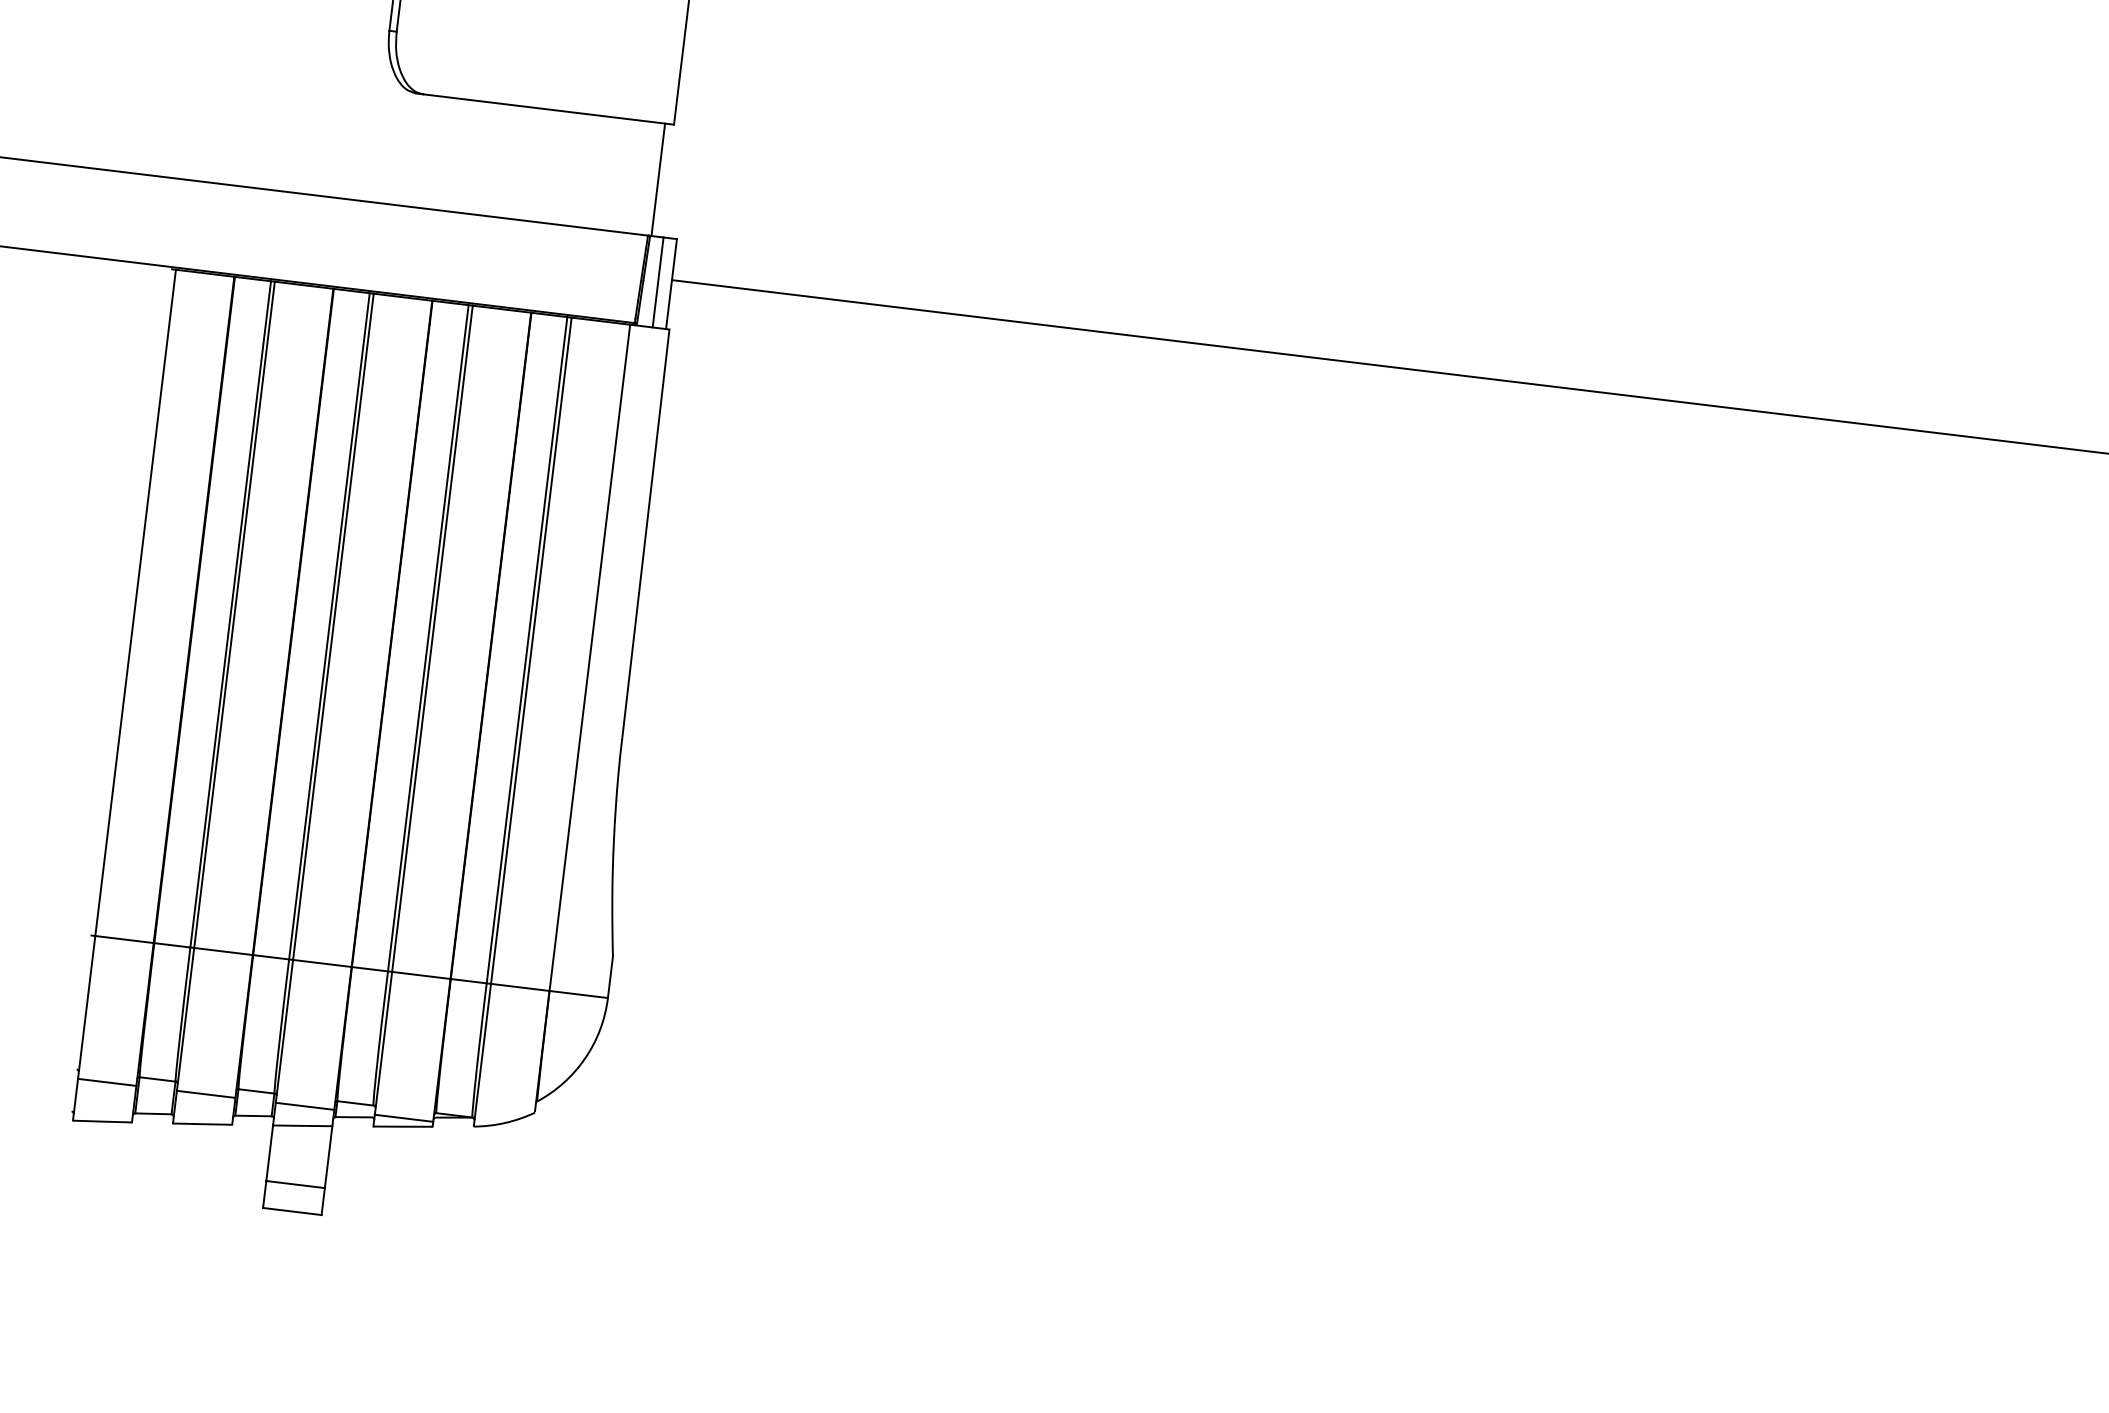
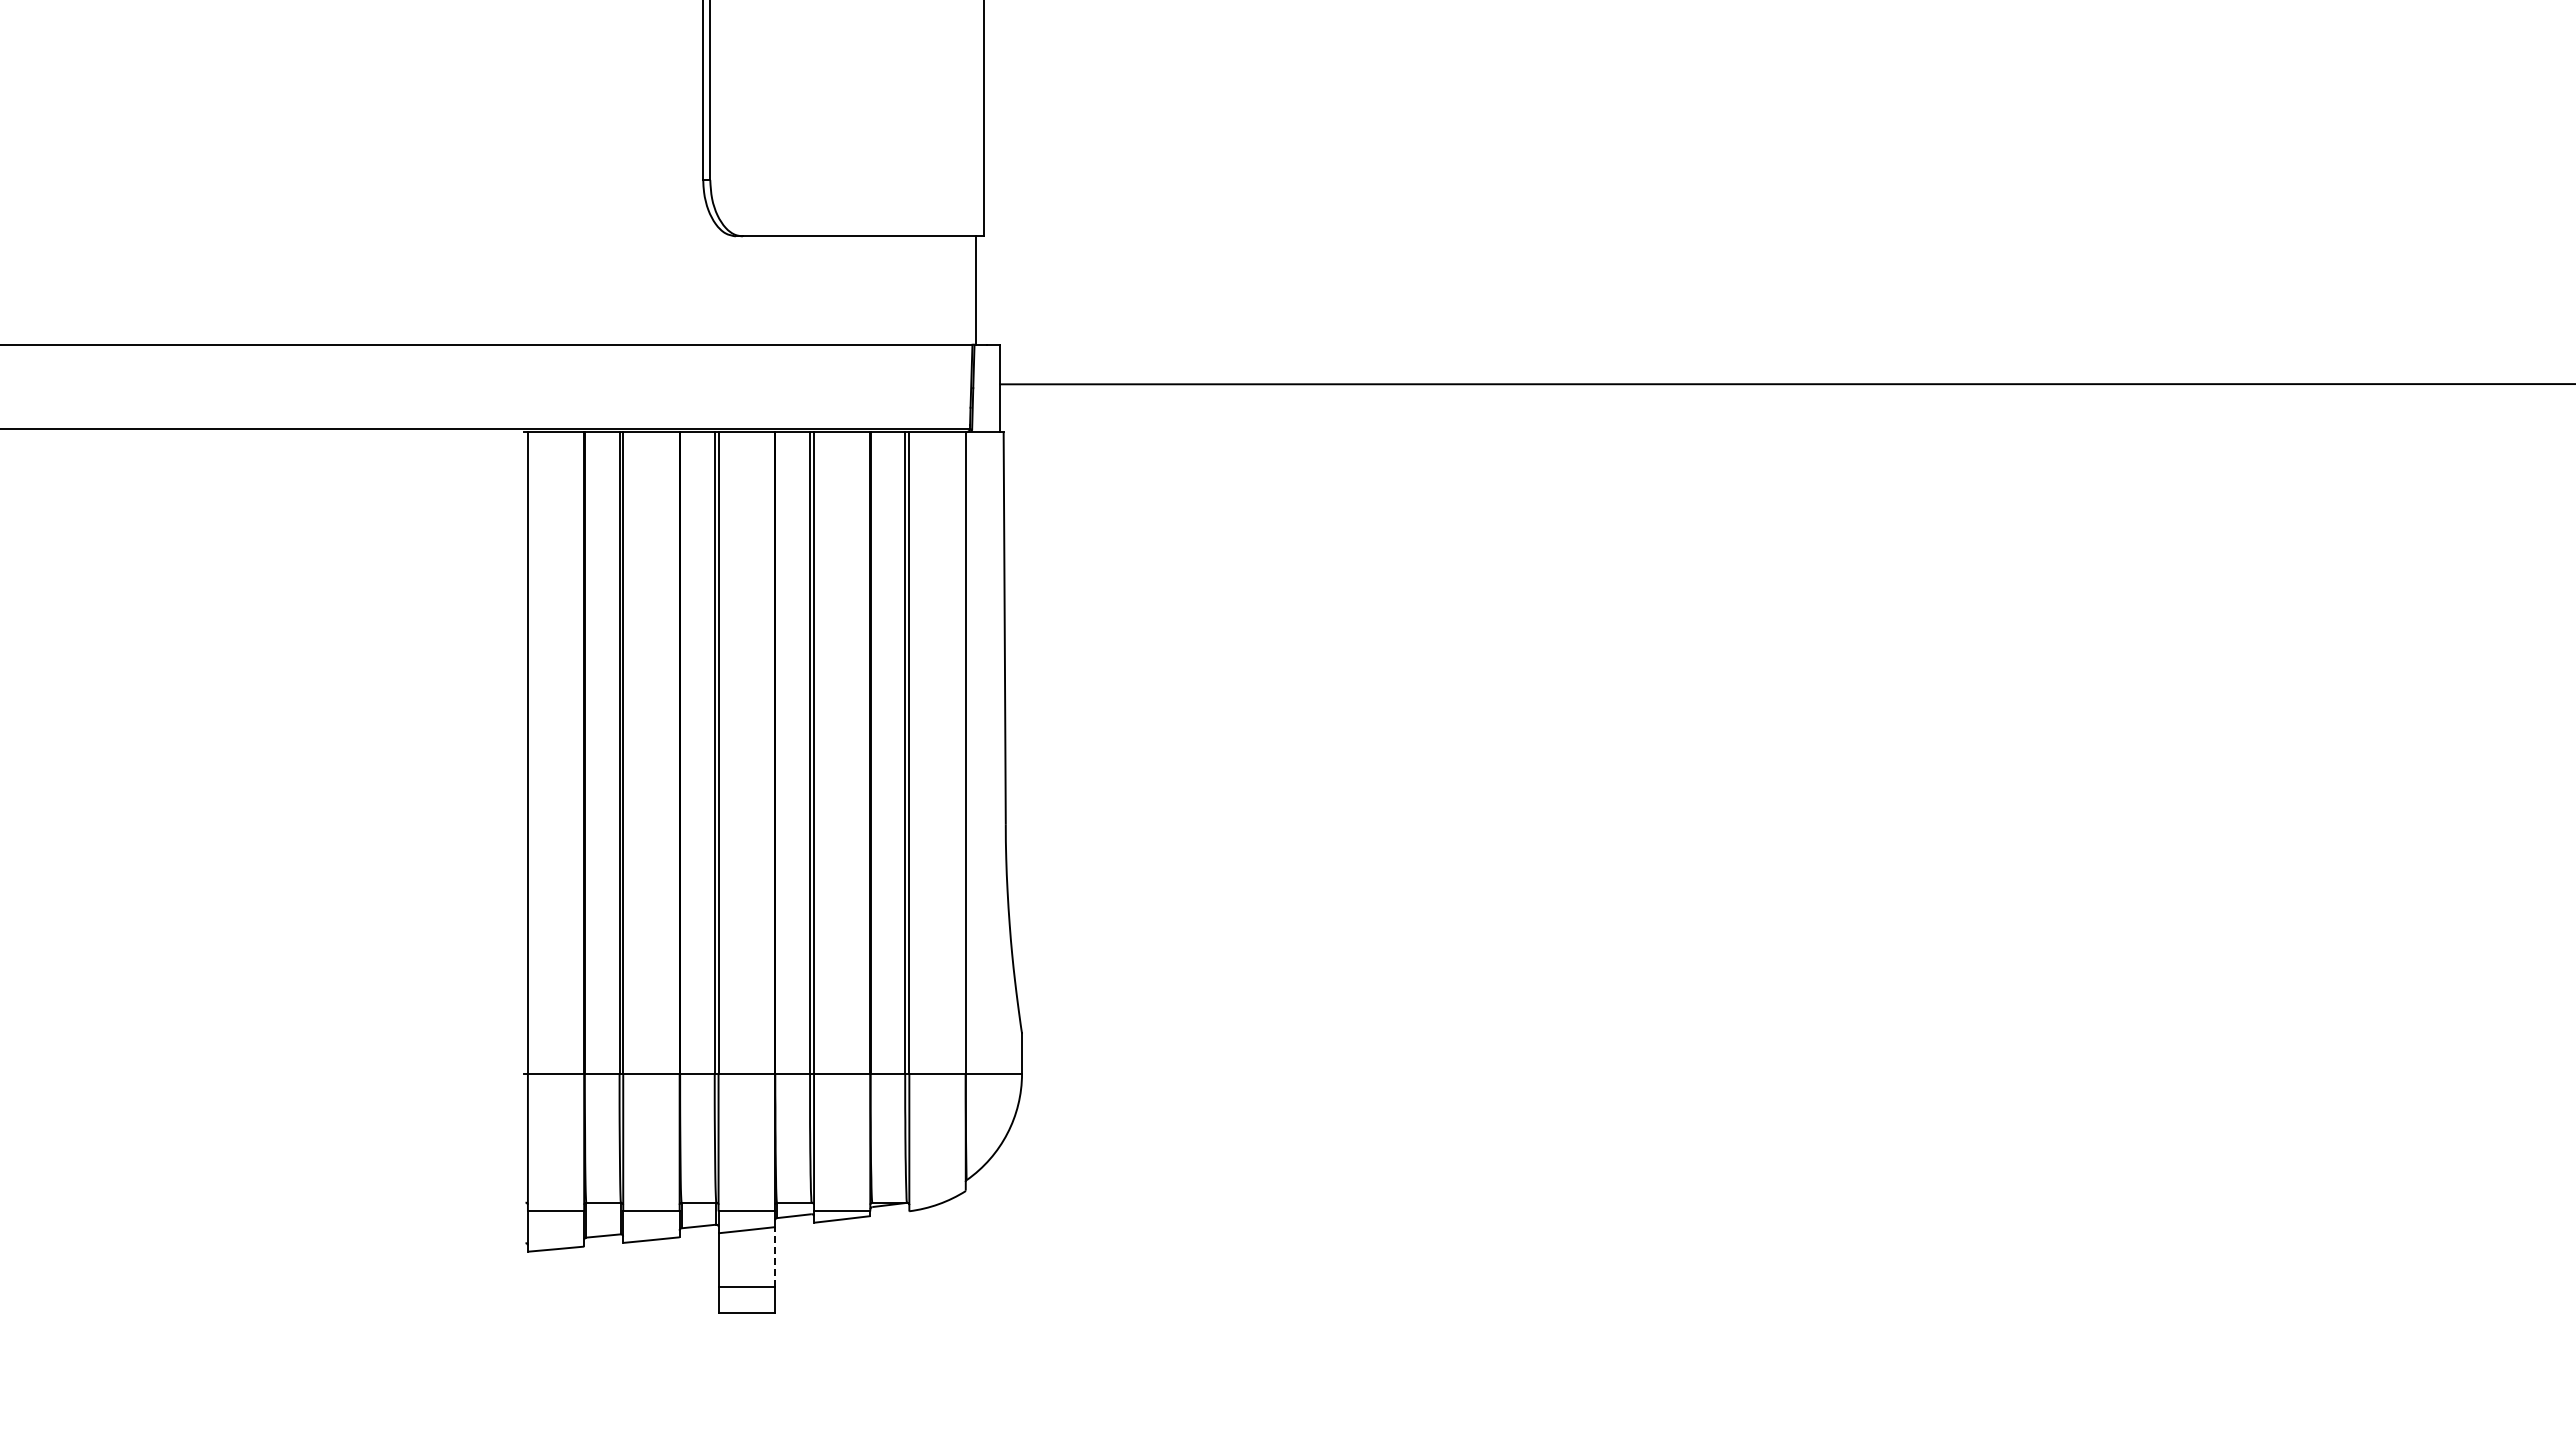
line: (658, 281) -> (987, 387), removed
line: (328, 1156) -> (774, 1256), solid -> dashed

